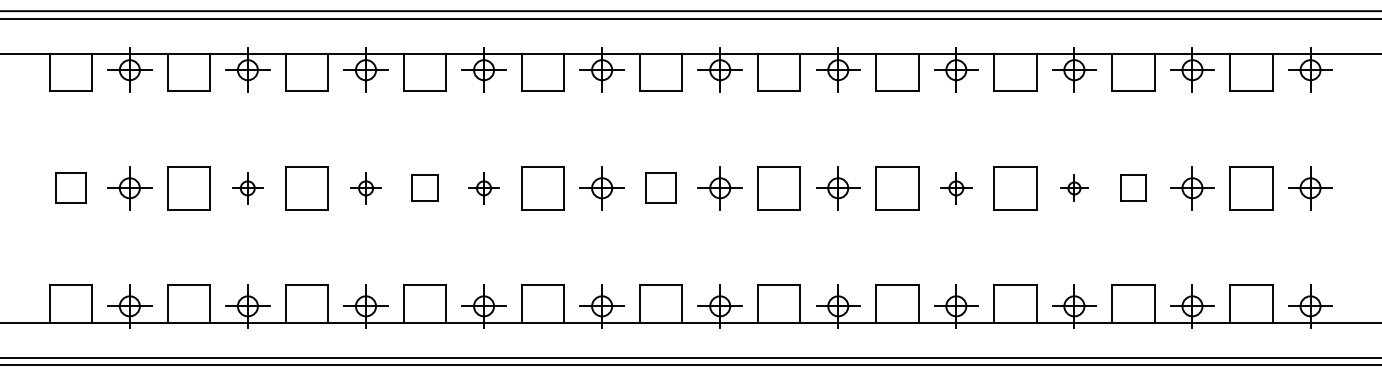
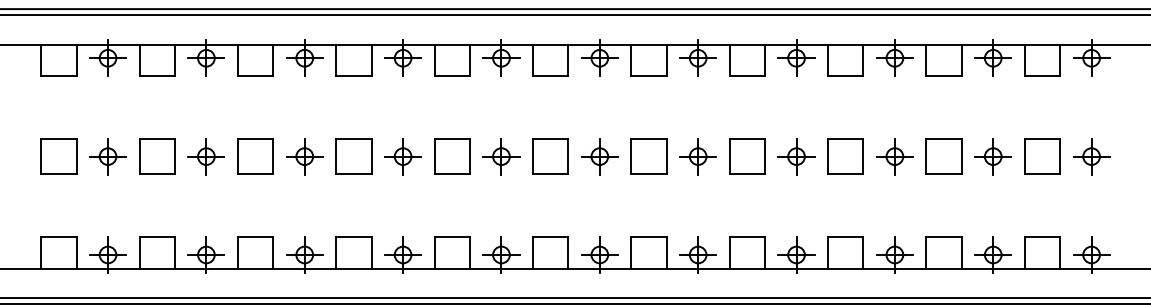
part: (70, 188) -> (58, 156), size x1.43
part: (246, 188) -> (205, 156), size x1.43
part: (365, 188) -> (304, 156), size x1.43
part: (424, 188) -> (353, 156), size x1.67
part: (483, 188) -> (402, 156), size x1.43
part: (660, 188) -> (550, 156), size x1.43
part: (956, 188) -> (796, 156), size x1.43
part: (1073, 188) -> (894, 156), size x1.67
part: (1132, 188) -> (943, 156), size x1.67

